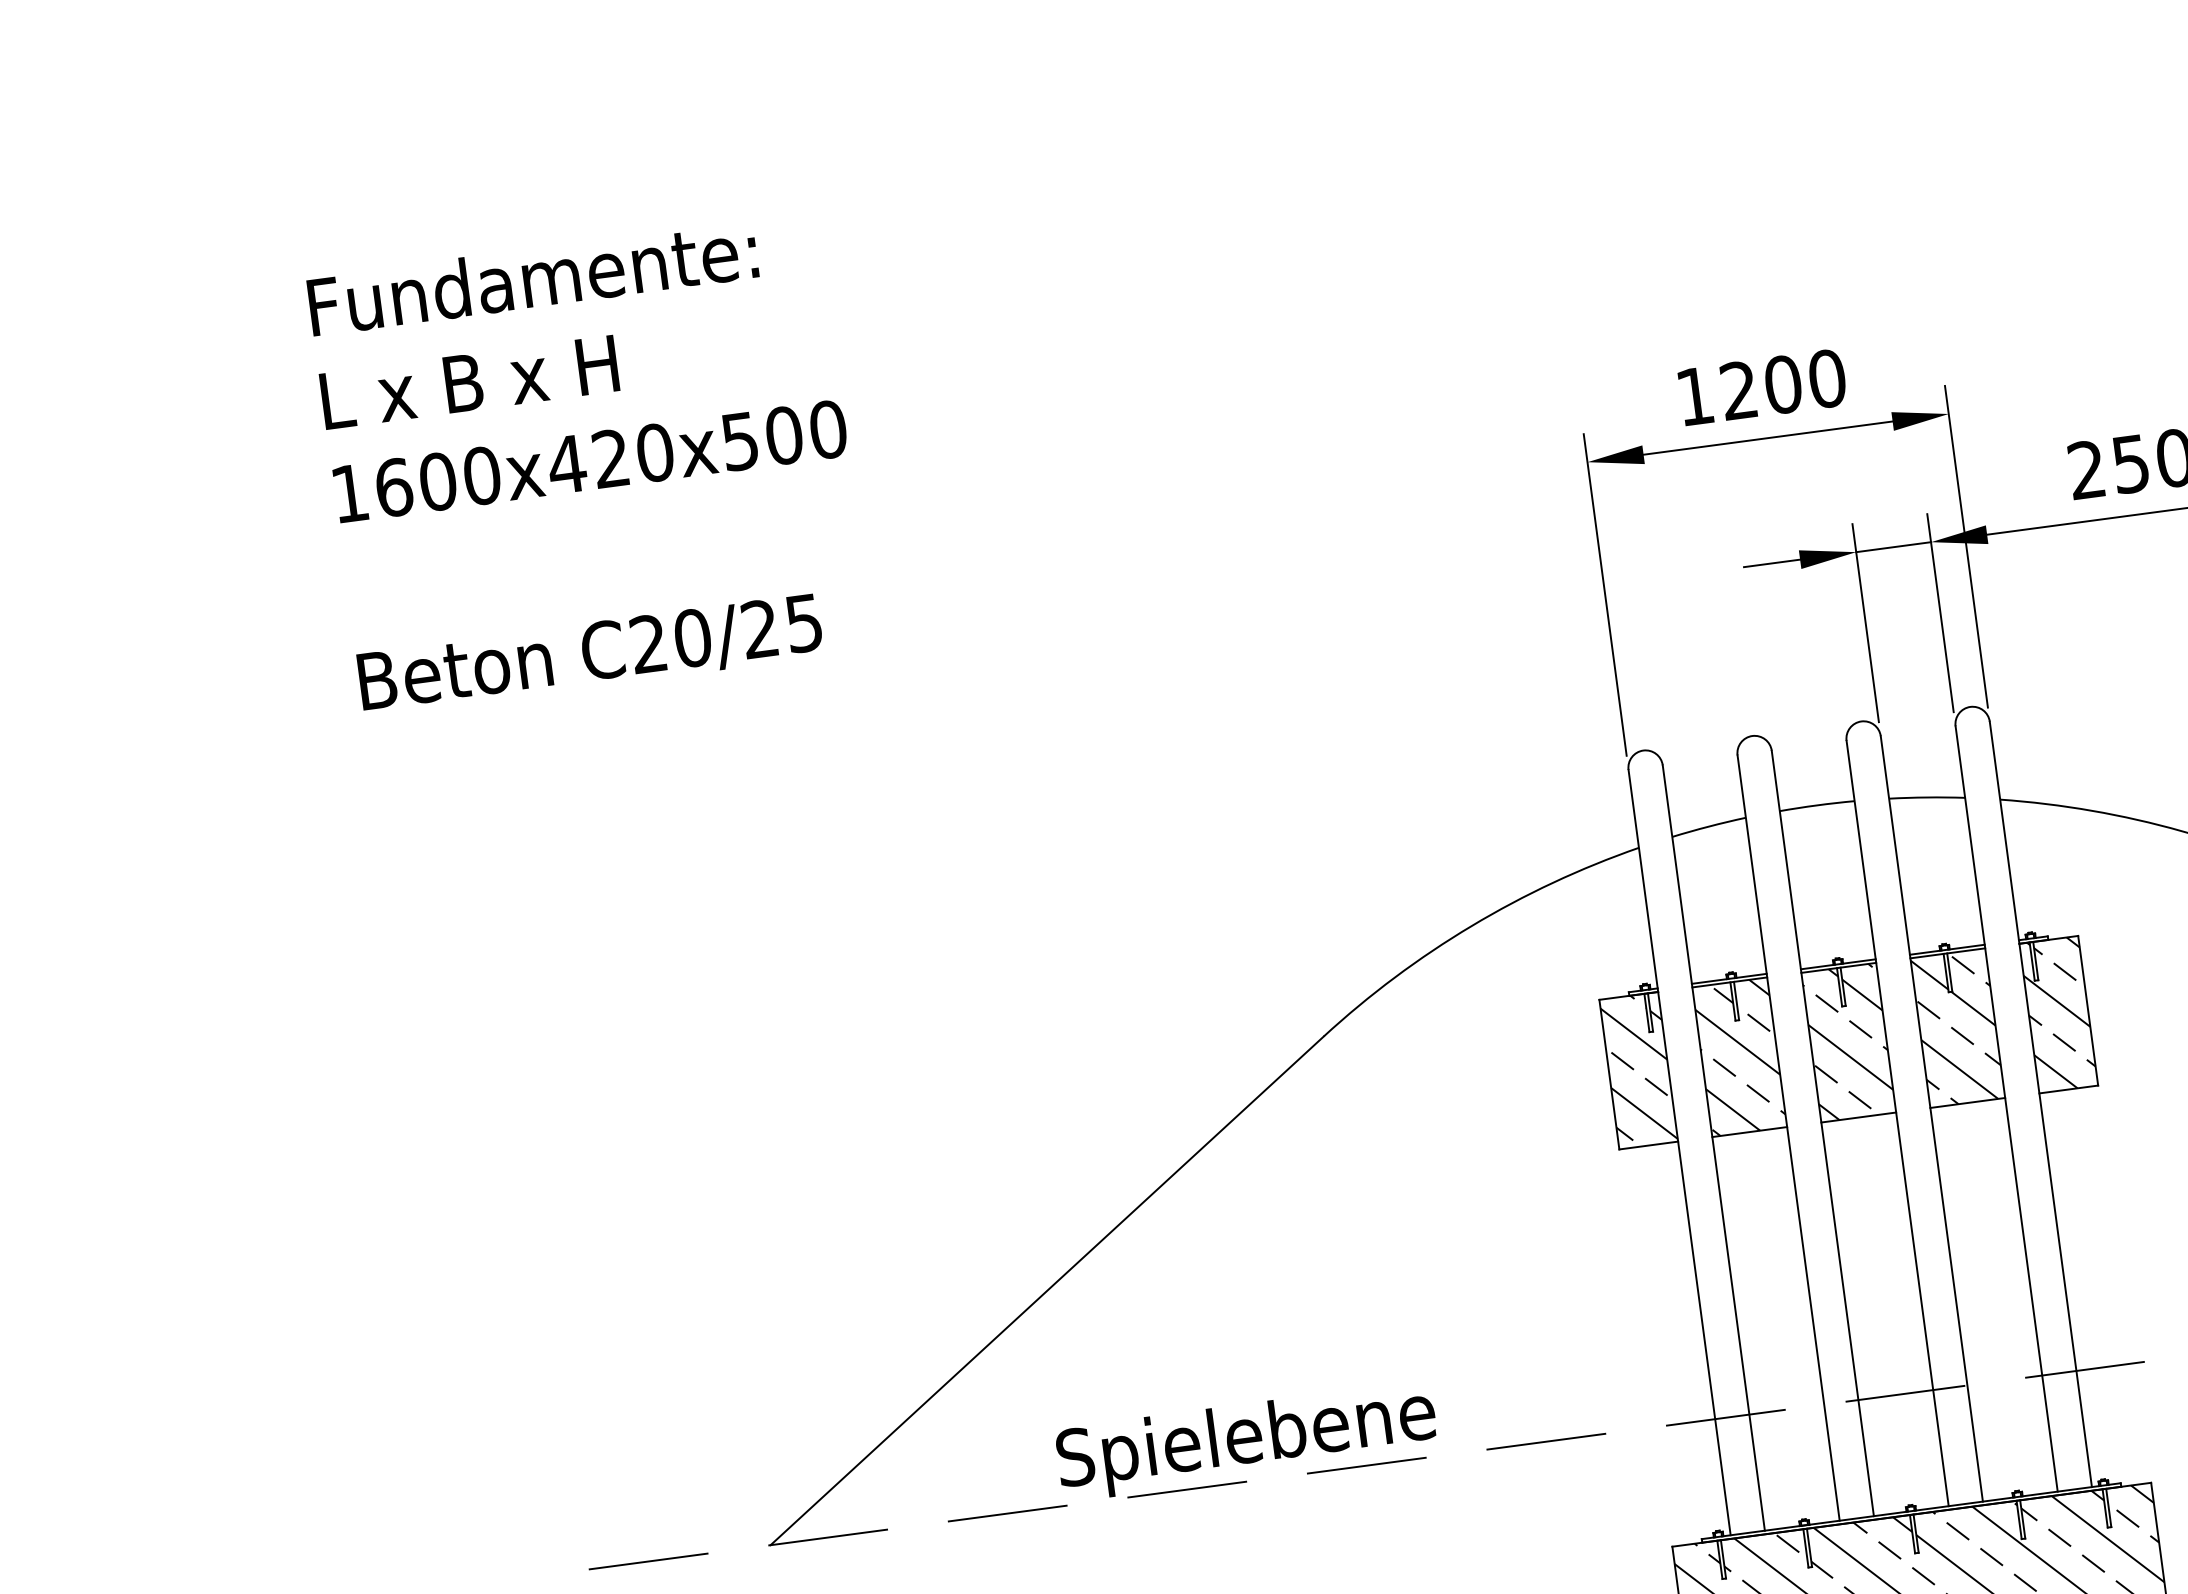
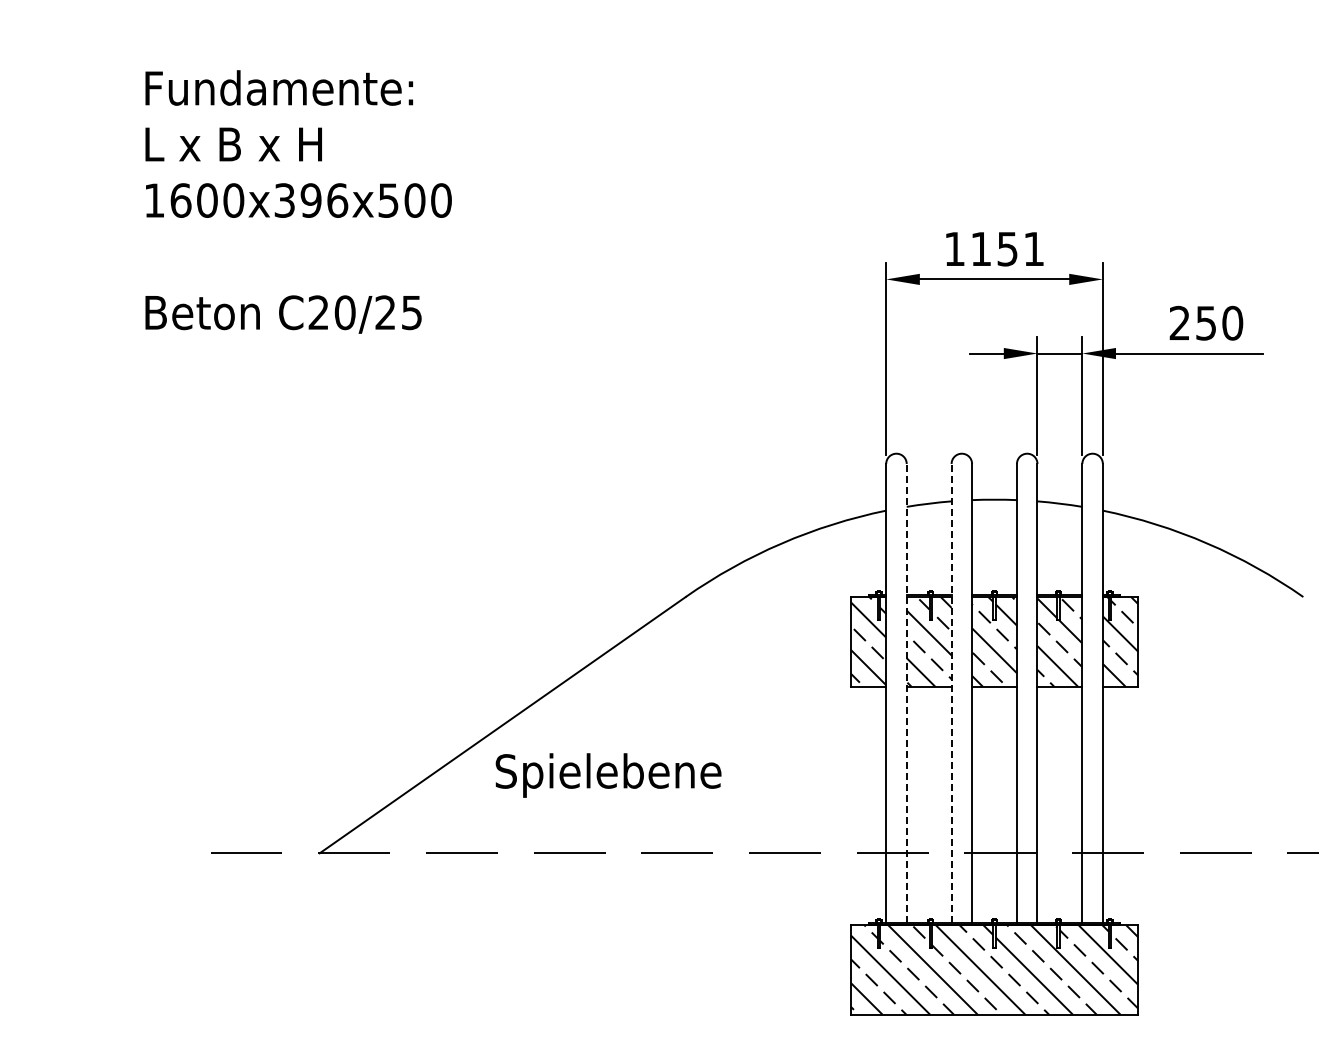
text: (1782, 383) -> (1007, 248), 1200 -> 1151
text: (609, 458) -> (310, 200), 1600x420x500 -> 1600x396x500
line: (1788, 1136) -> (951, 692), solid -> dashed
line: (1713, 1146) -> (906, 692), solid -> dashed
text: (1246, 1441) -> (608, 775), moved

